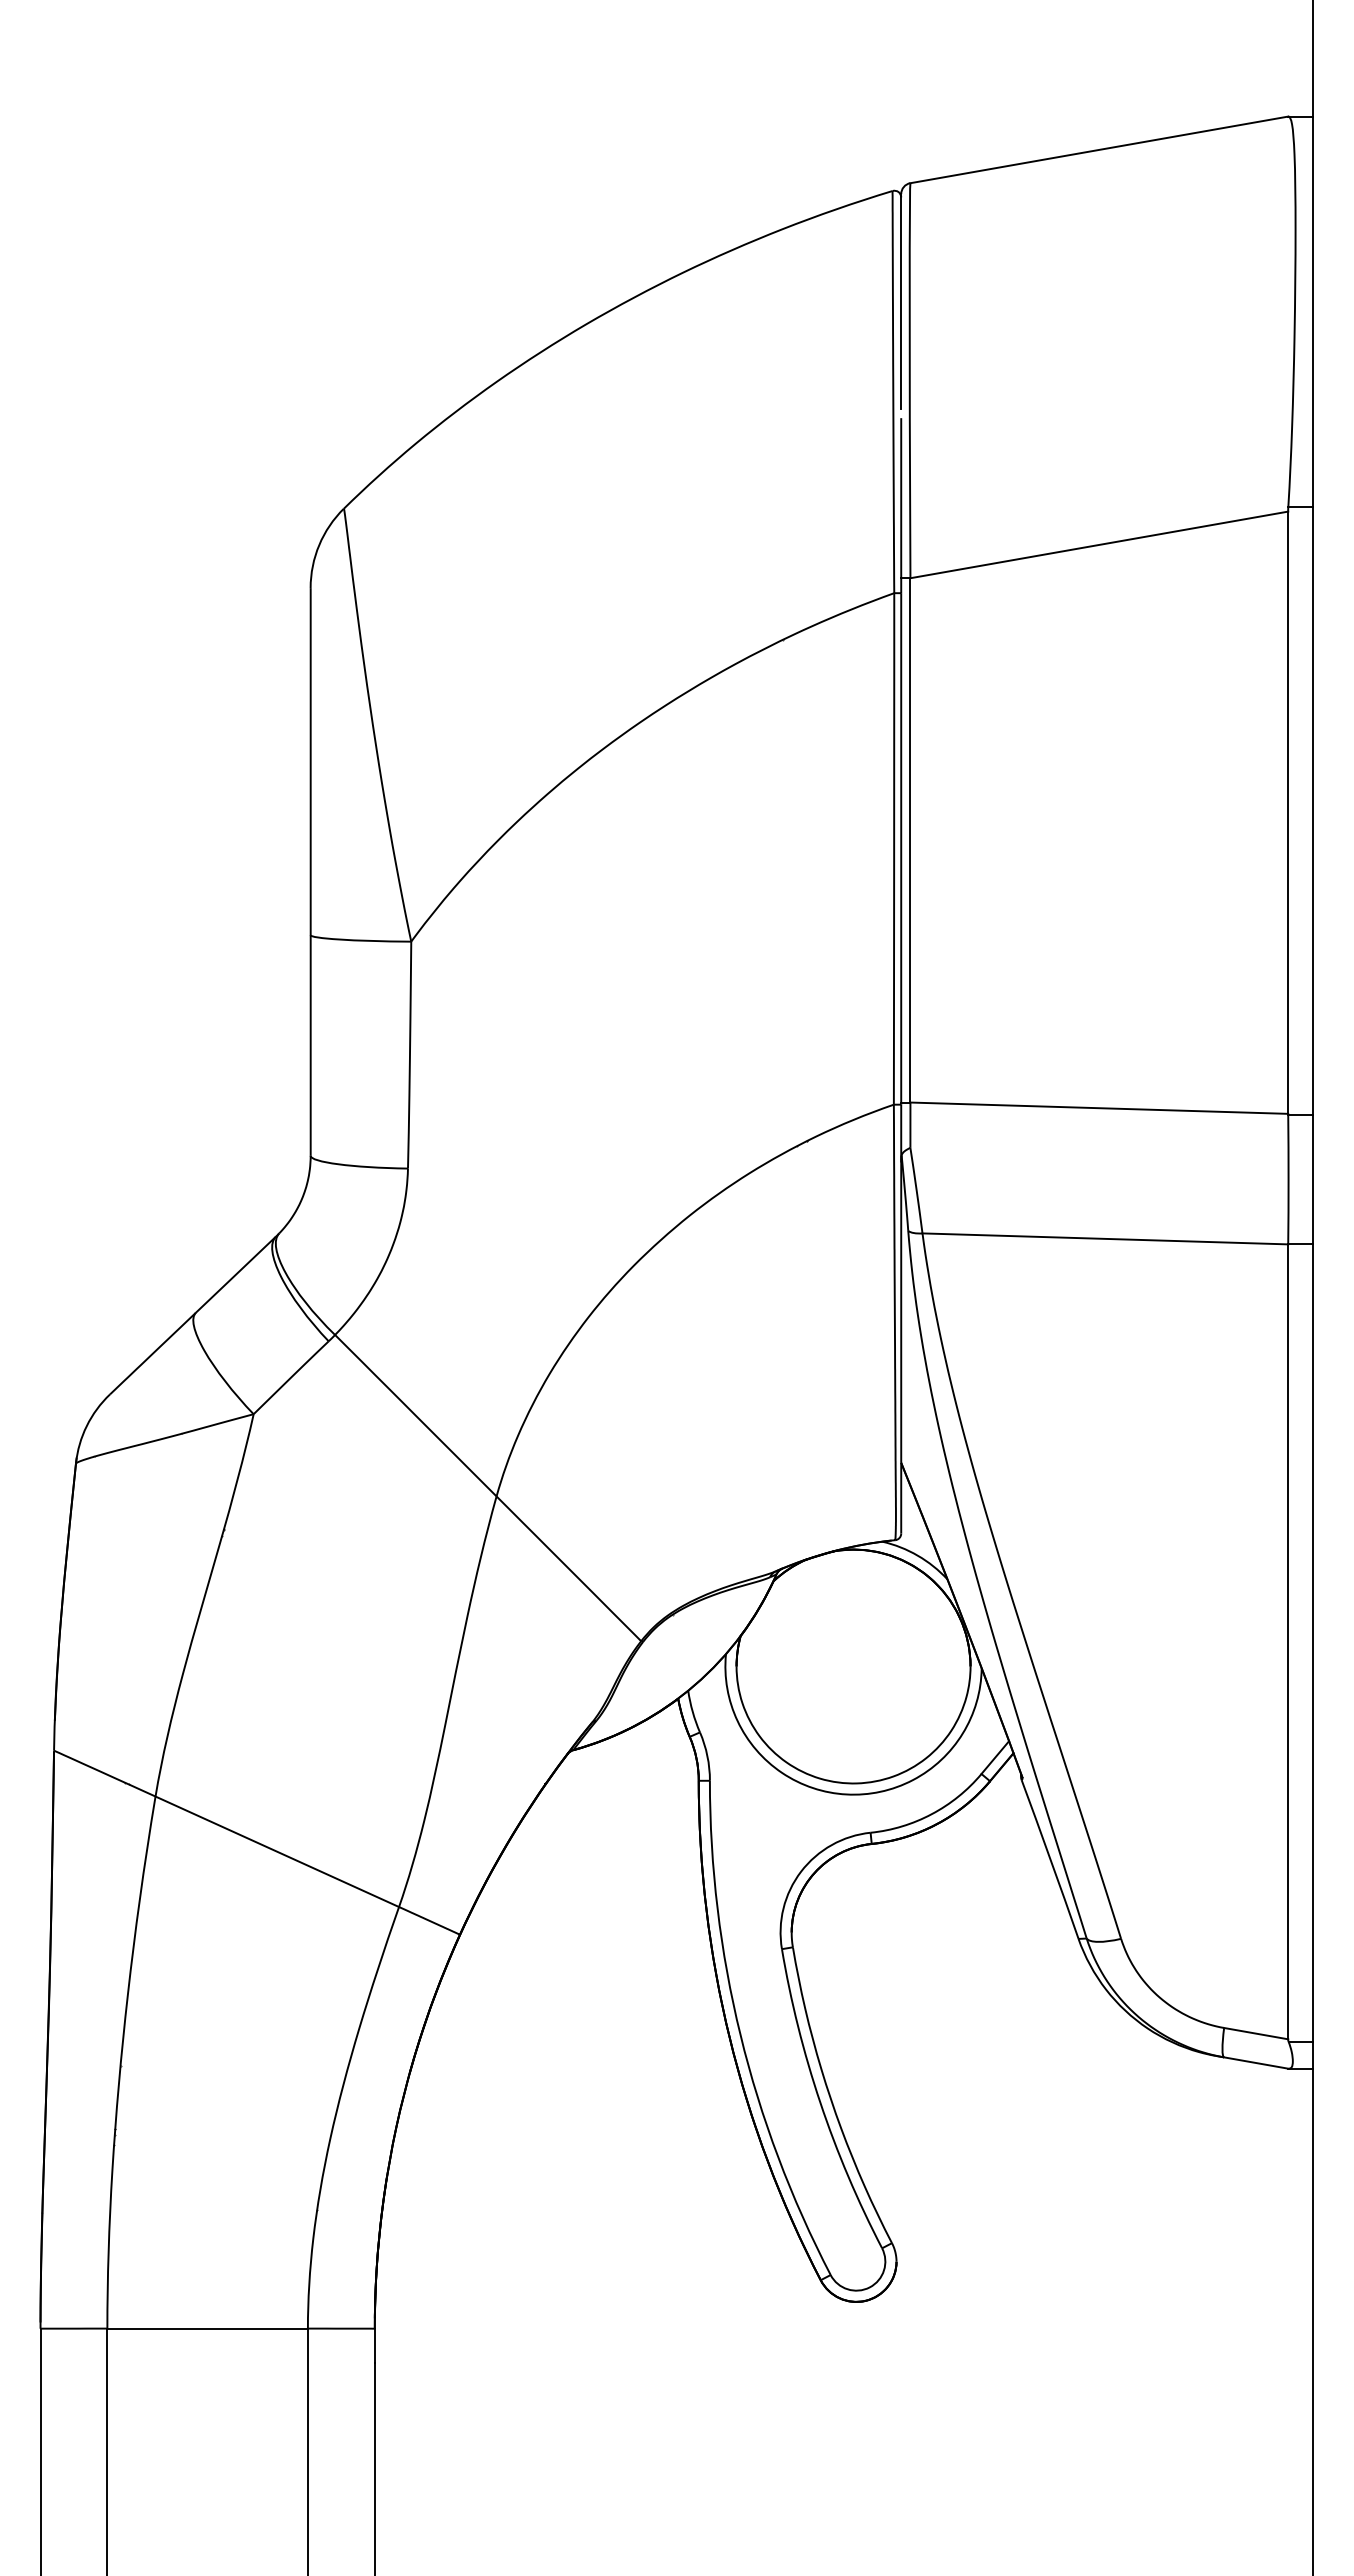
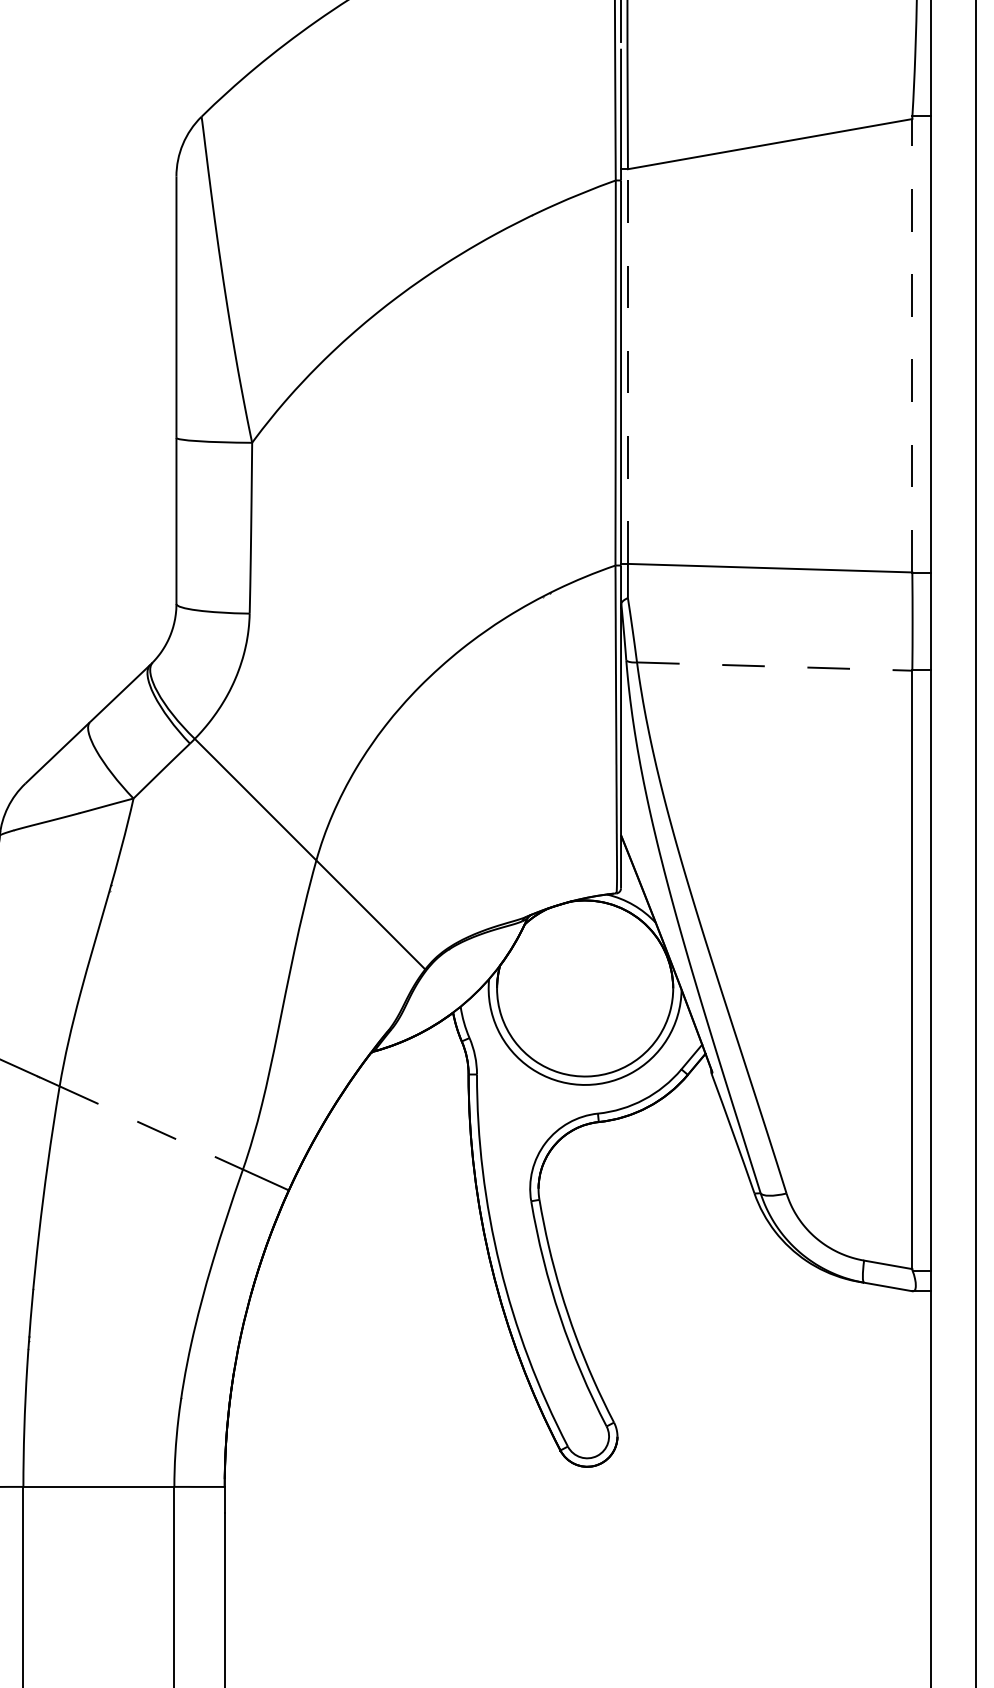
line: (1288, 812) -> (912, 345), solid -> dashed
line: (910, 839) -> (628, 365), solid -> dashed
line: (1105, 1238) -> (774, 666), solid -> dashed
line: (277, 1851) -> (151, 1127), solid -> dashed

